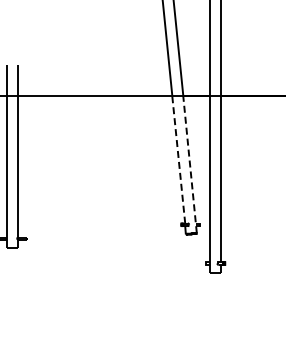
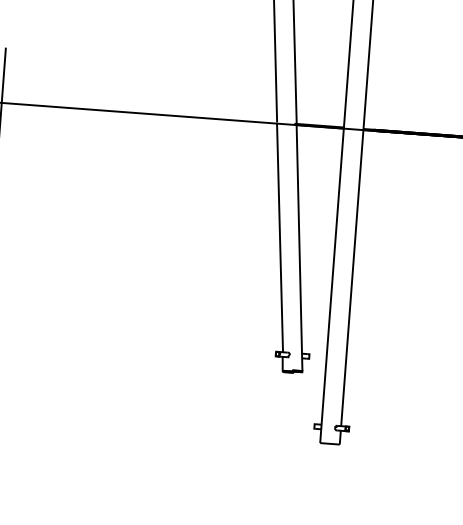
line: (178, 159) -> (279, 237), dashed -> solid
line: (190, 164) -> (300, 247), dashed -> solid

